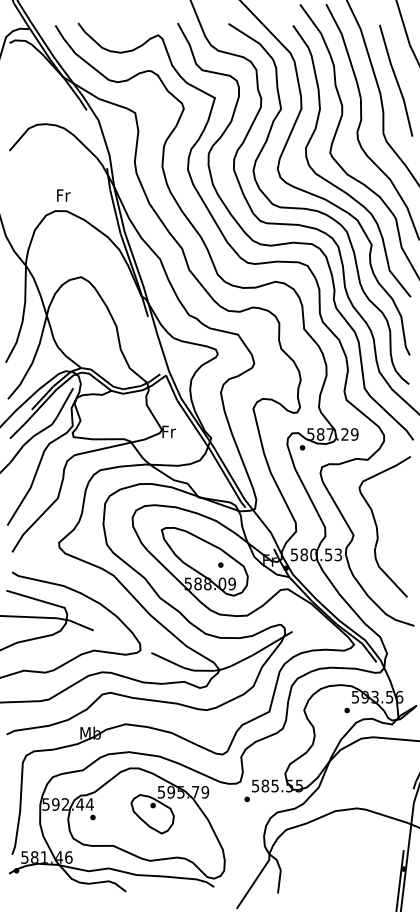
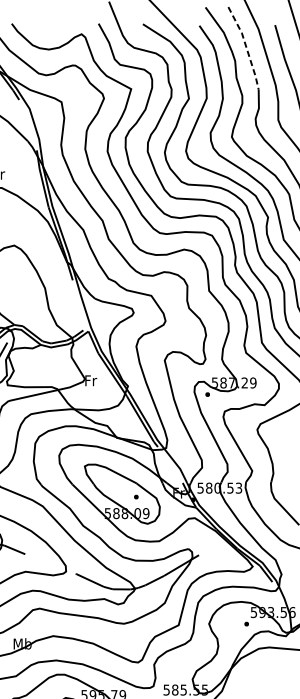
line: (347, 50) -> (246, 47), solid -> dashed

